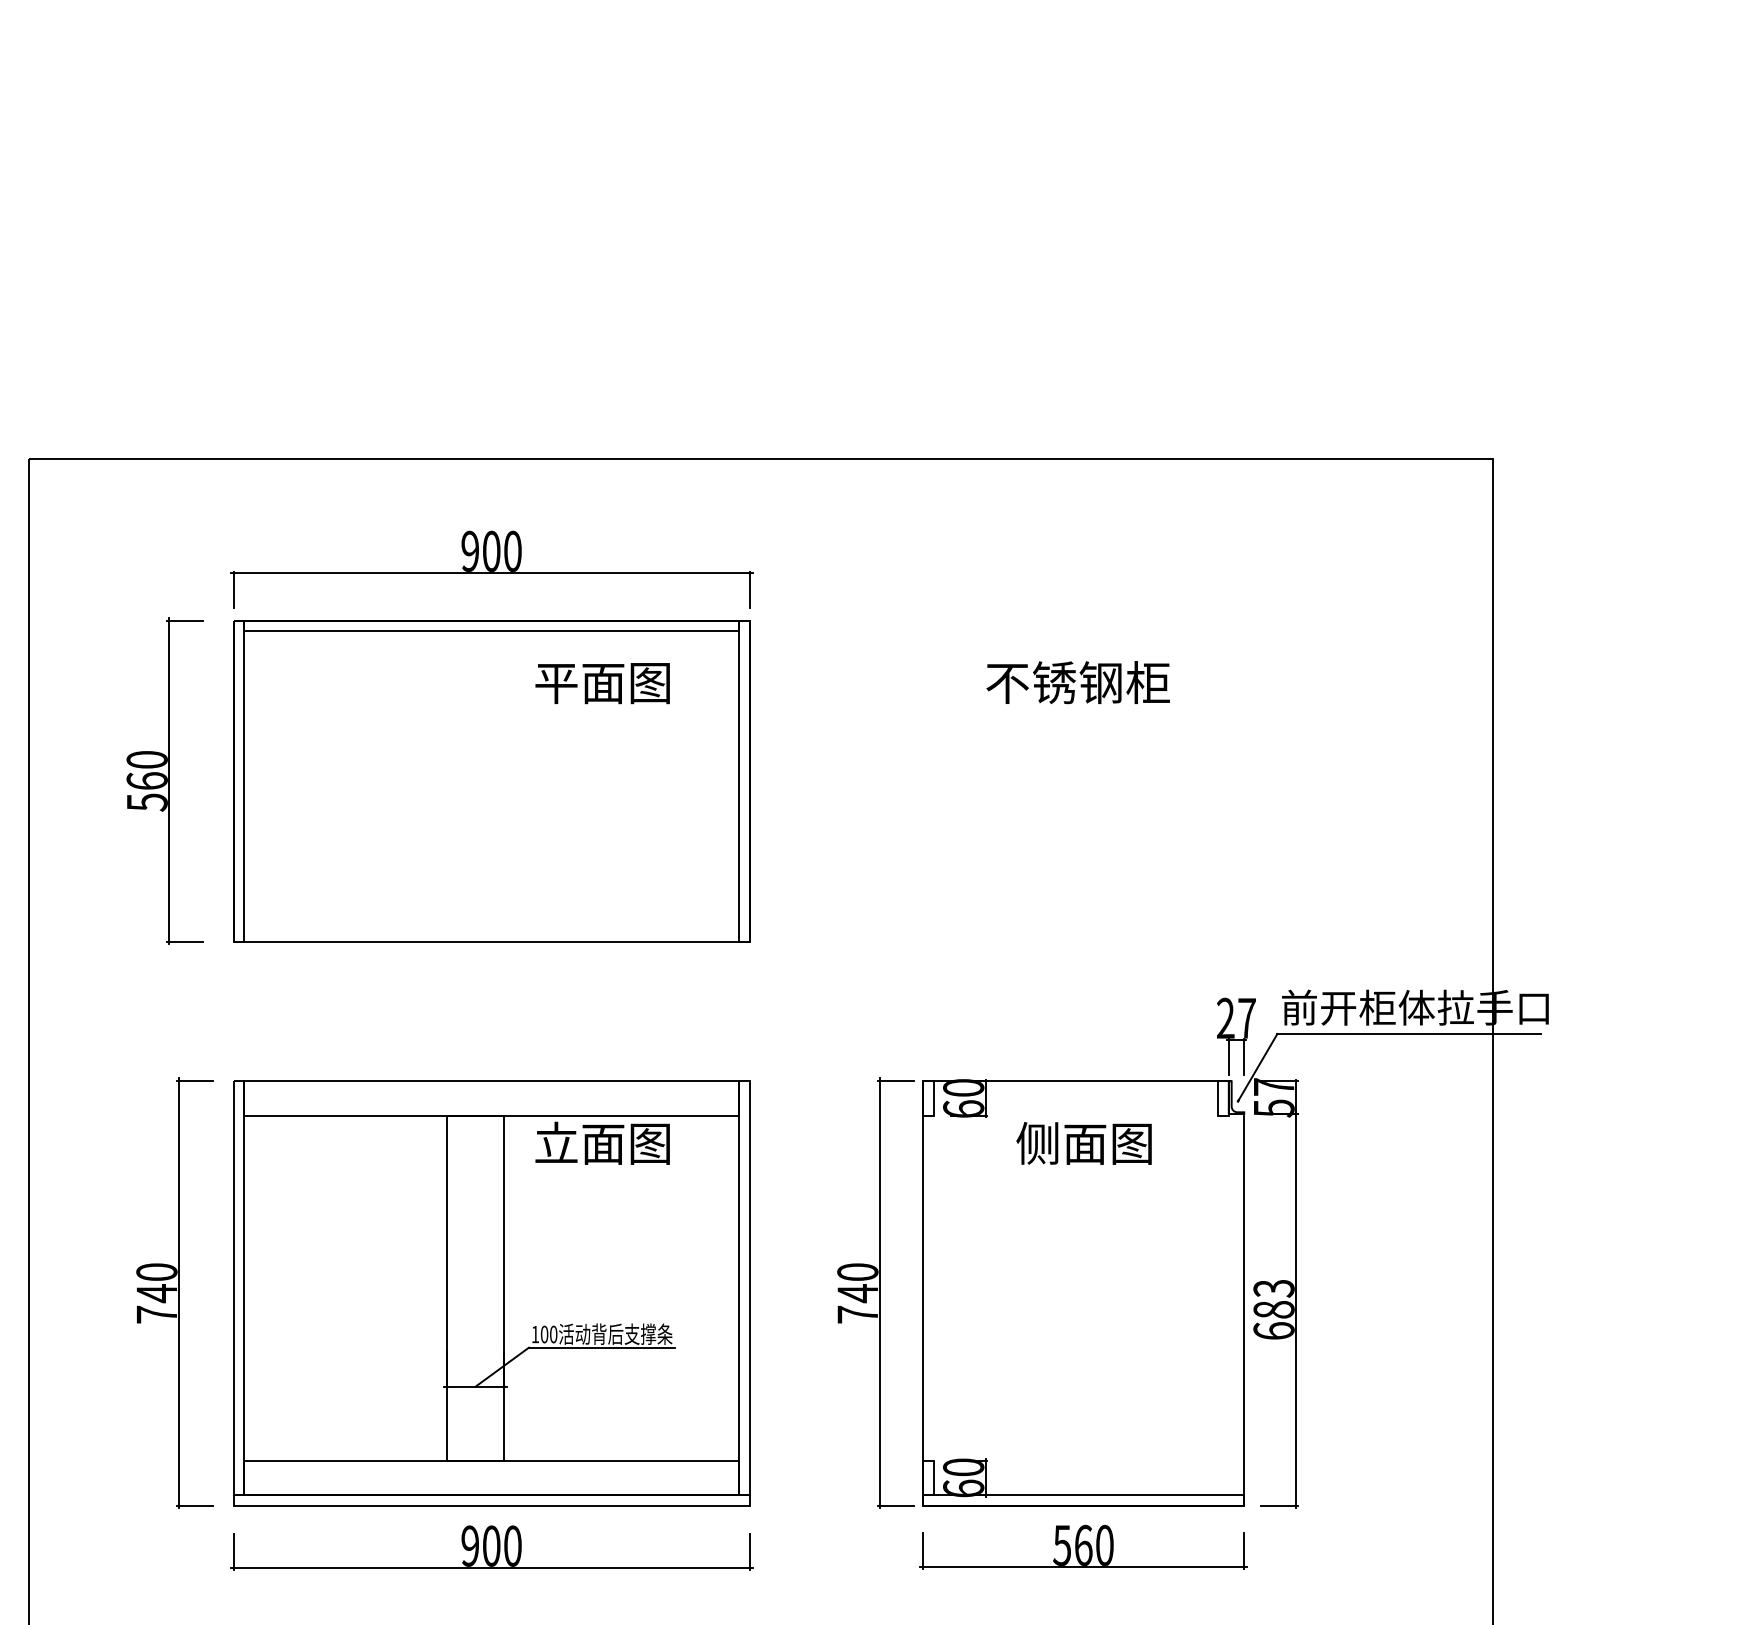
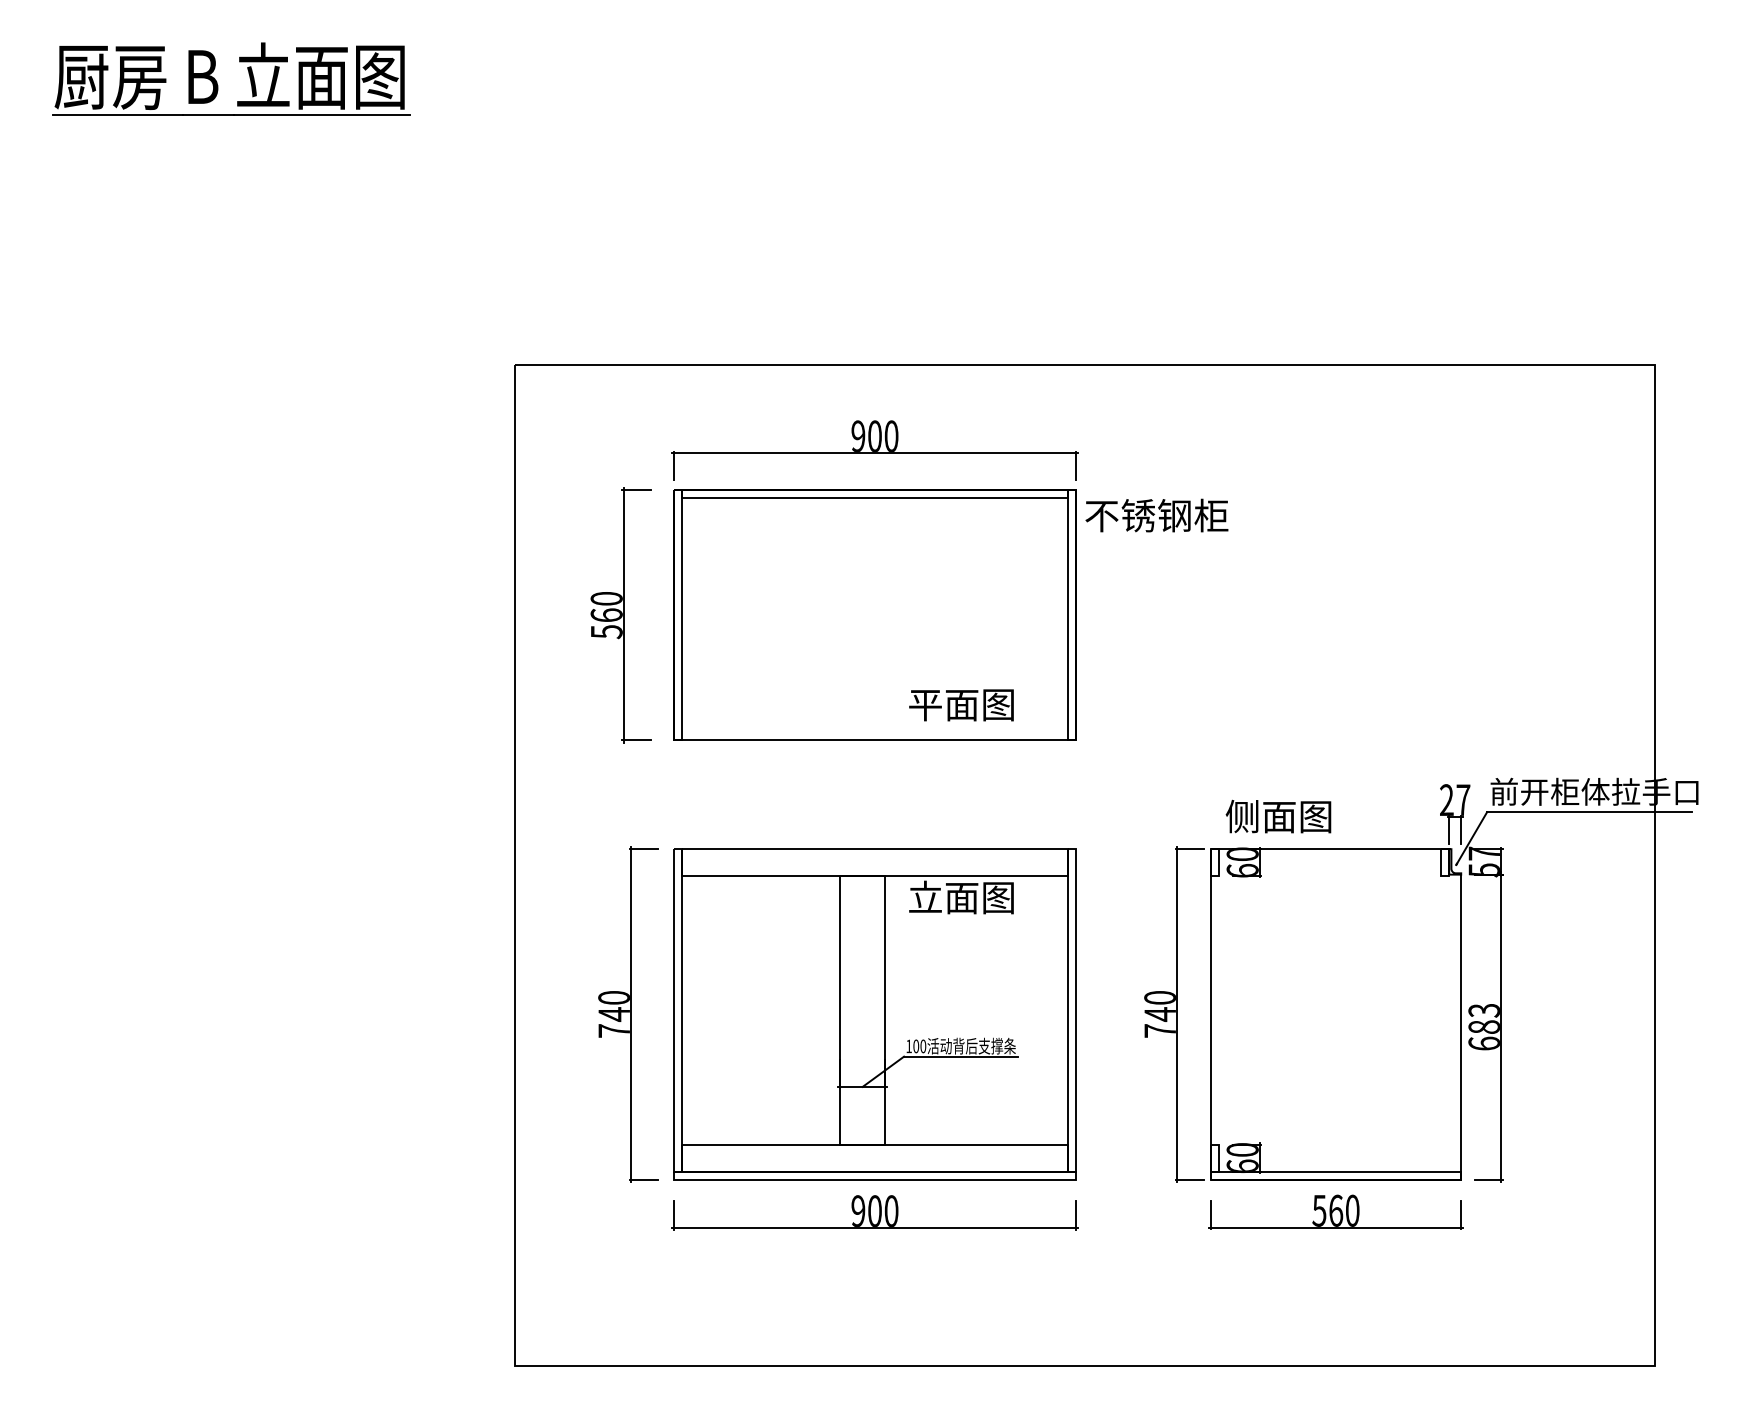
text: (1077, 682) -> (1156, 515), moved
text: (602, 683) -> (961, 705), moved
text: (1084, 1143) -> (1278, 816), moved

